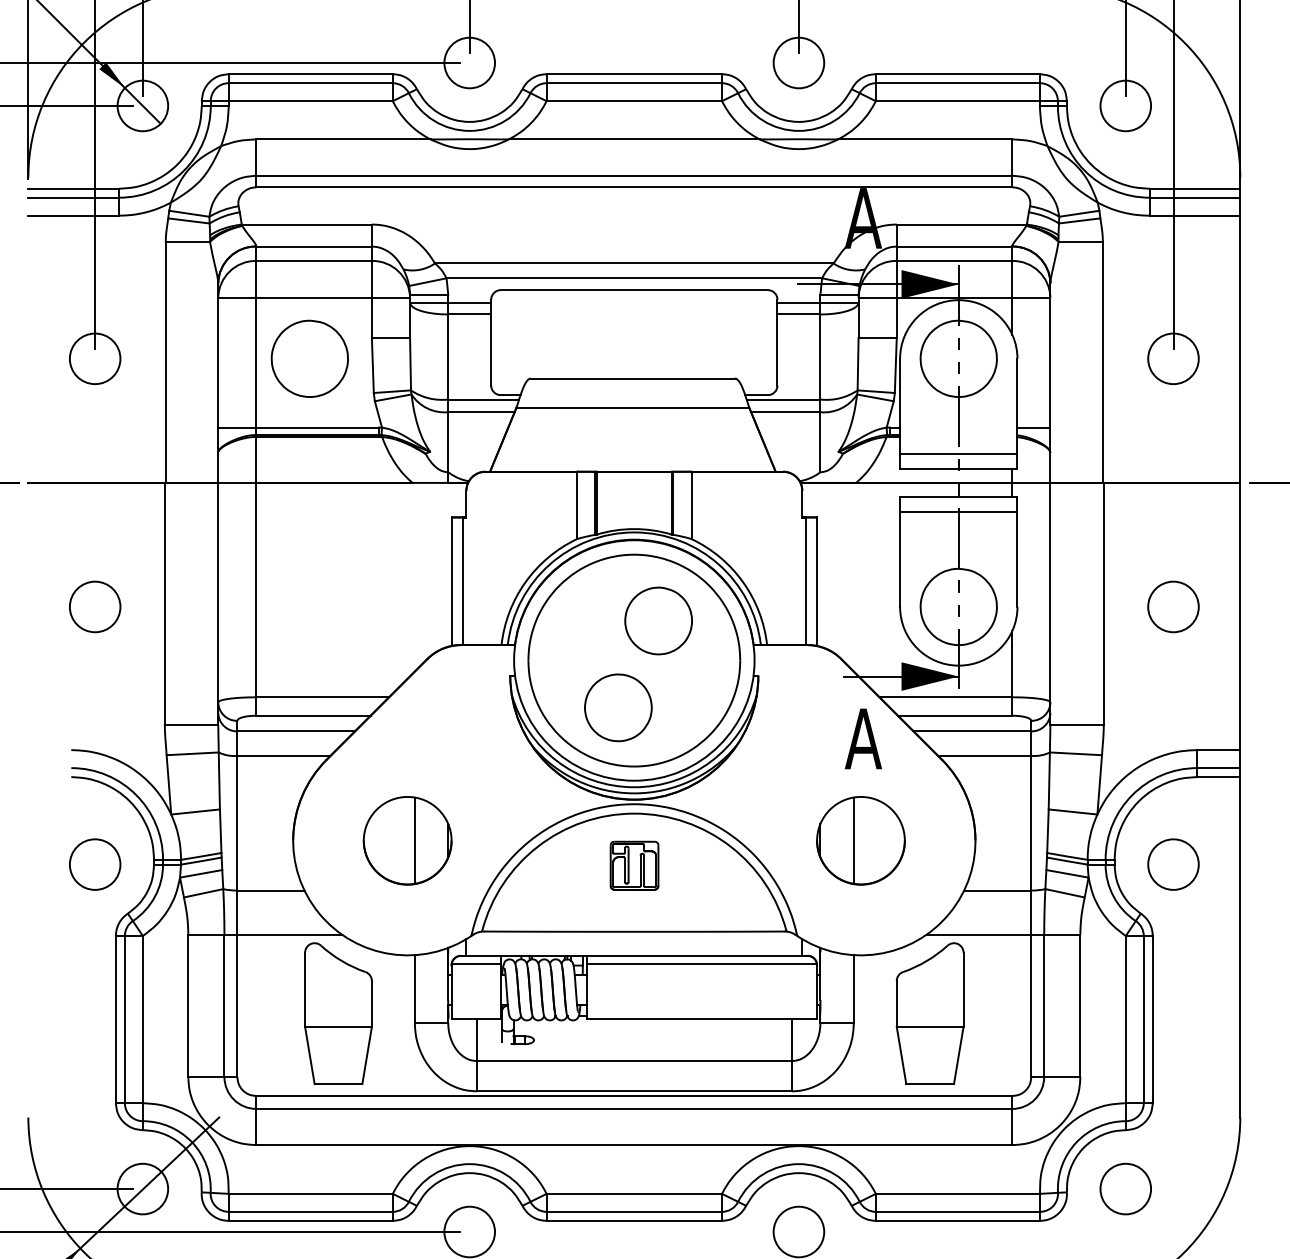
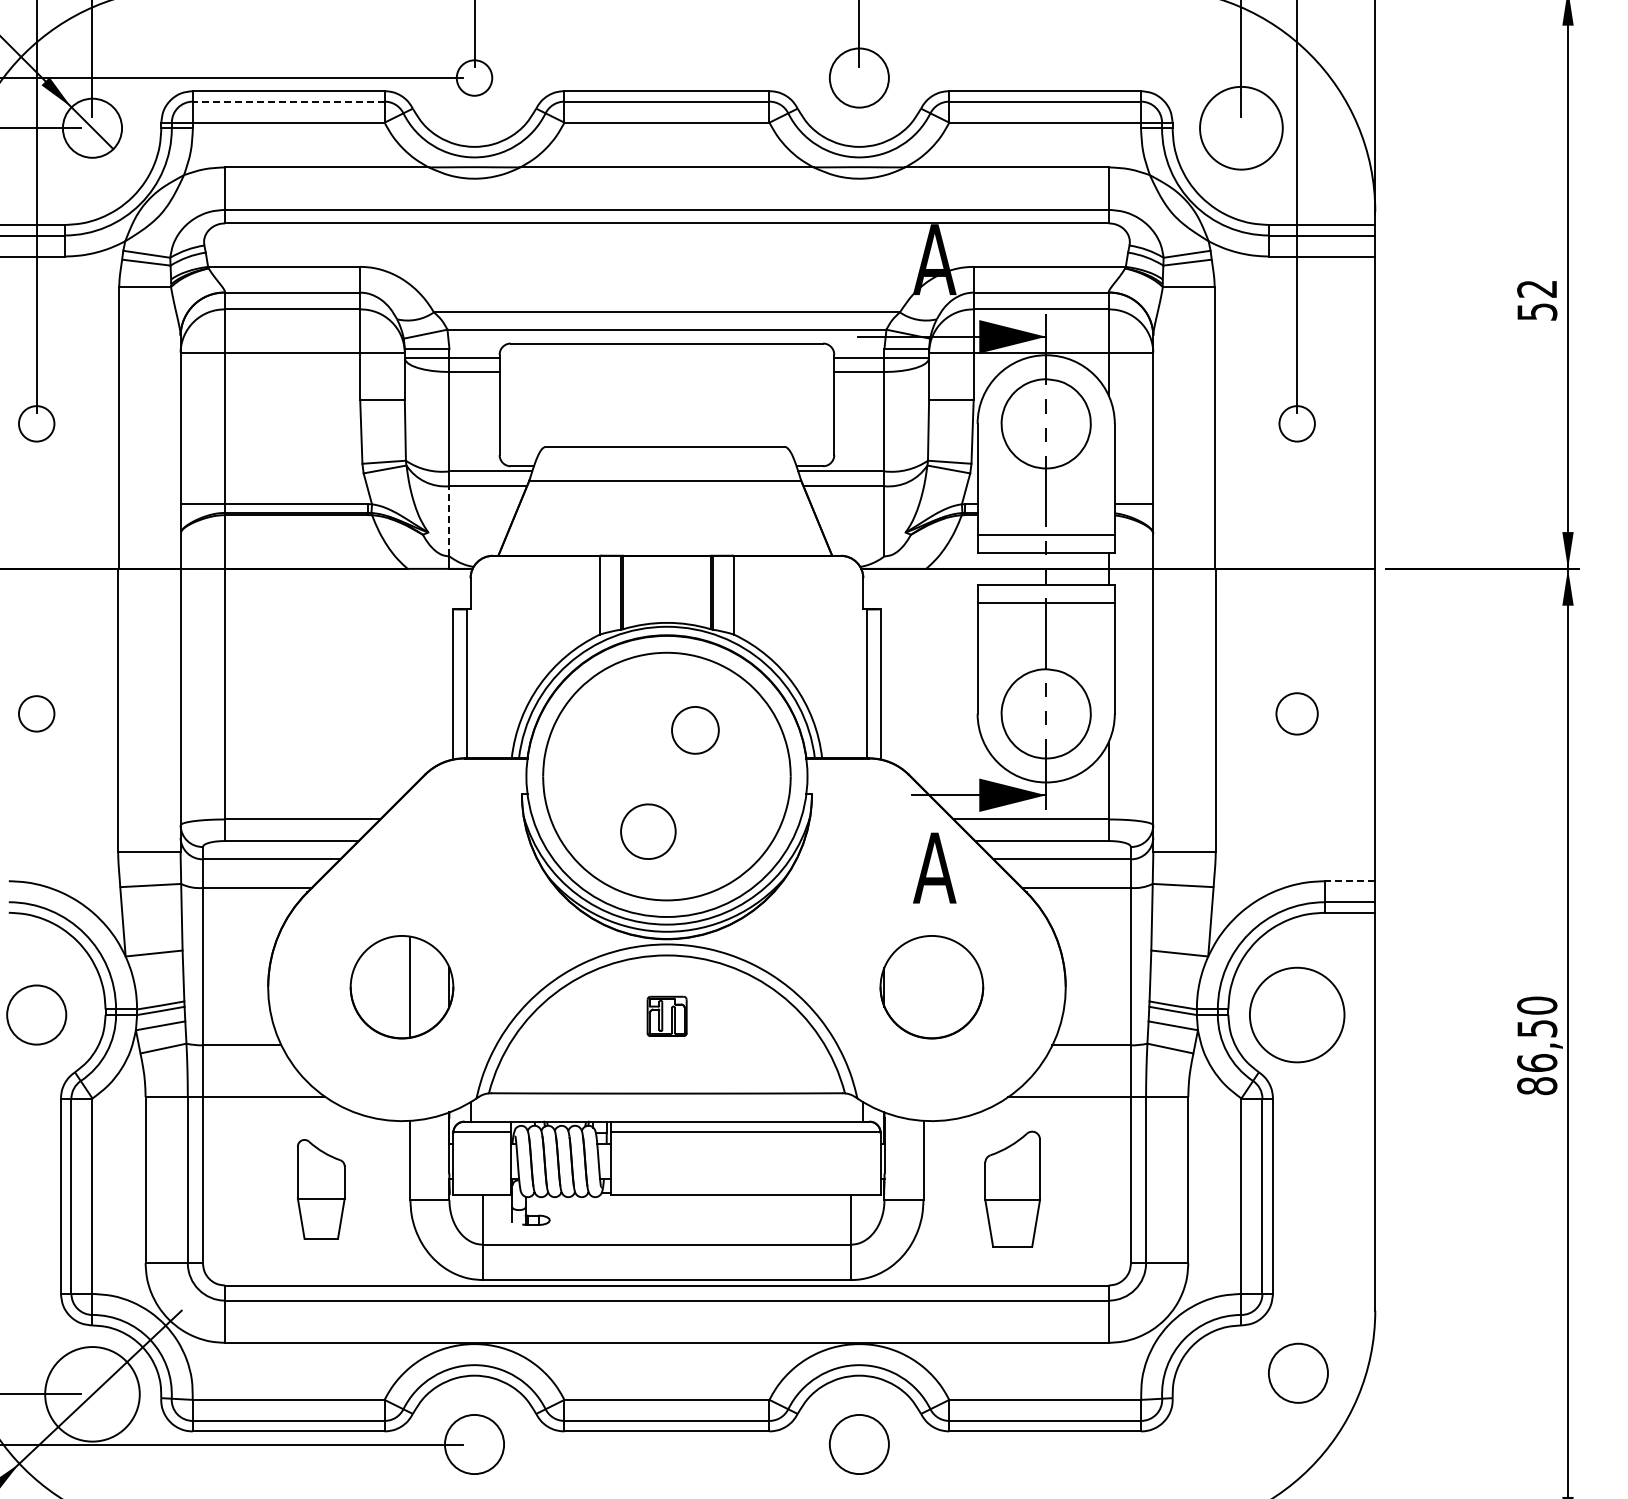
circle: (469, 62) -> (474, 77), size x0.6
line: (310, 83) -> (288, 101), solid -> dashed
circle: (1124, 105) -> (1240, 127), size x1.4
circle: (94, 358) -> (36, 423), size x0.6
part: (309, 358) -> (287, 423), removed
circle: (1172, 358) -> (1296, 423), size x0.6
line: (448, 441) -> (449, 520), solid -> dashed
circle: (94, 606) -> (36, 713), size x0.6
circle: (1172, 606) -> (1296, 713), size x0.7
part: (658, 621) -> (695, 730), size x0.6
part: (618, 707) -> (648, 831), size x0.7
line: (1218, 750) -> (1349, 881), solid -> dashed
line: (853, 840) -> (923, 986), removed
circle: (1172, 864) -> (1296, 1014), size x1.6
part: (633, 865) -> (666, 1016), size x0.7
part: (338, 1013) -> (321, 1189), size x0.6
part: (929, 1013) -> (1012, 1189), size x0.7
circle: (142, 1188) -> (92, 1393), size x1.6
circle: (1125, 1188) -> (1298, 1372), moved

